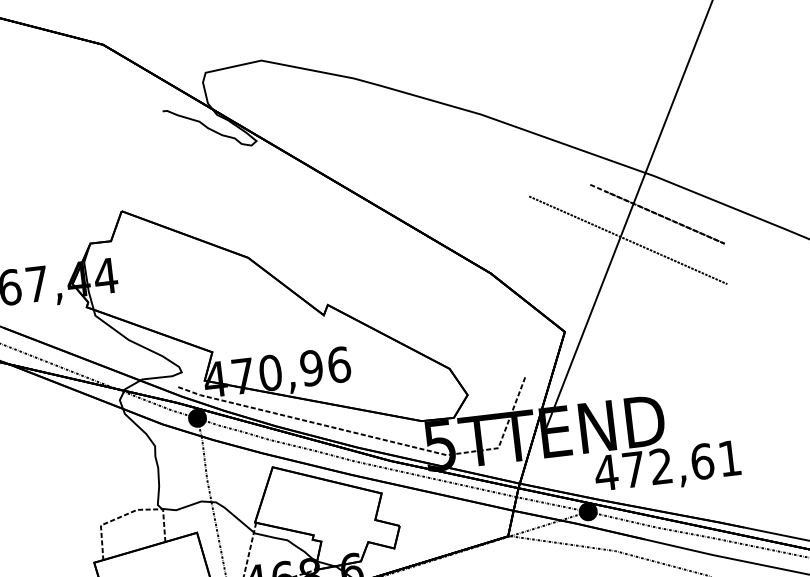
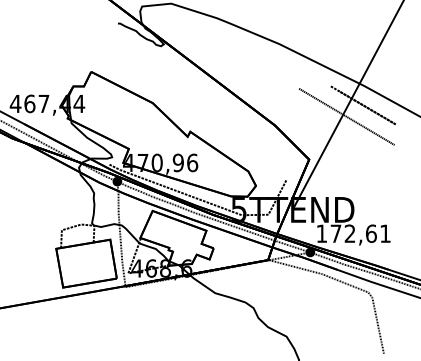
text: (605, 472) -> (321, 233), 472,61 -> 172,61

